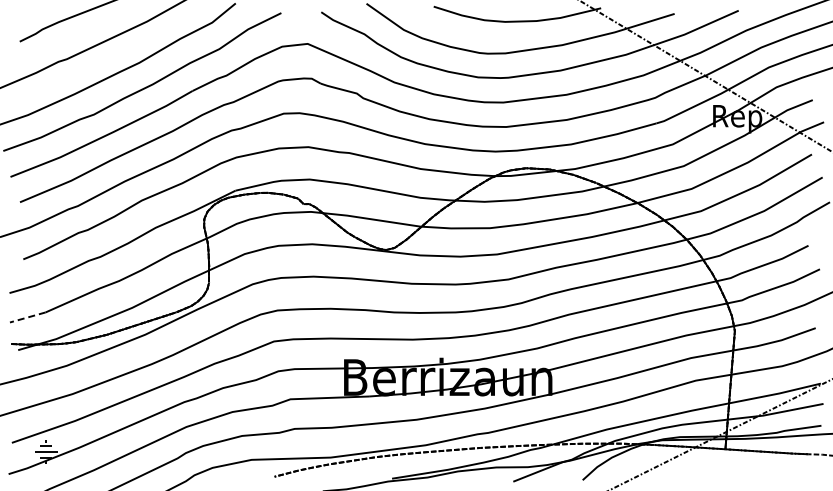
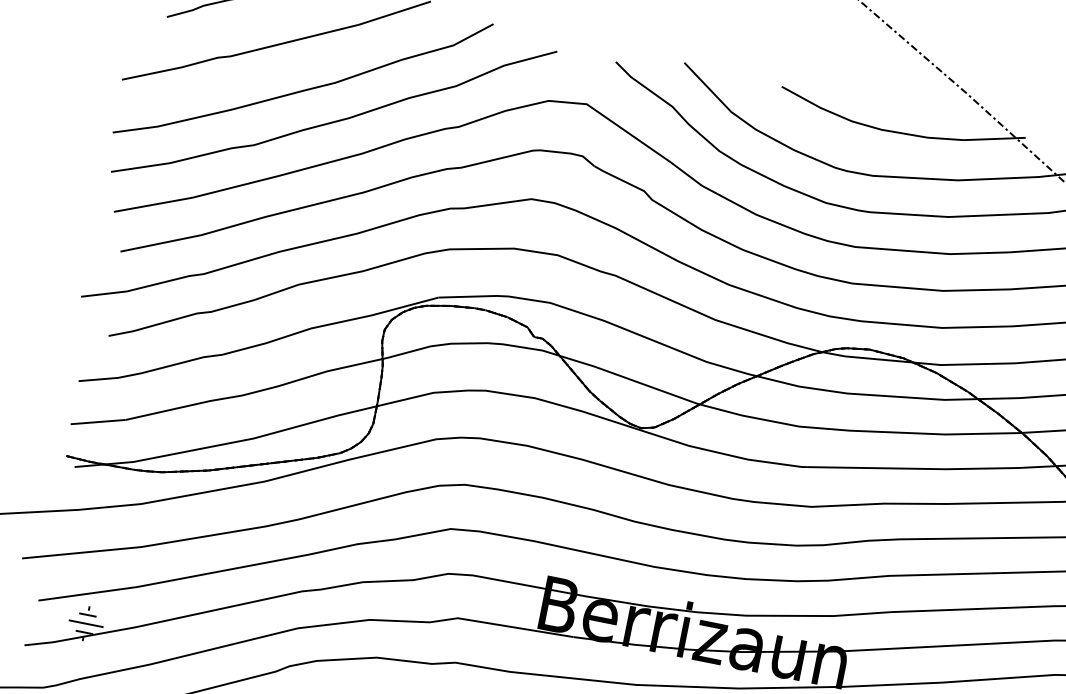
line: (27, 317) -> (97, 422), dashed -> solid

